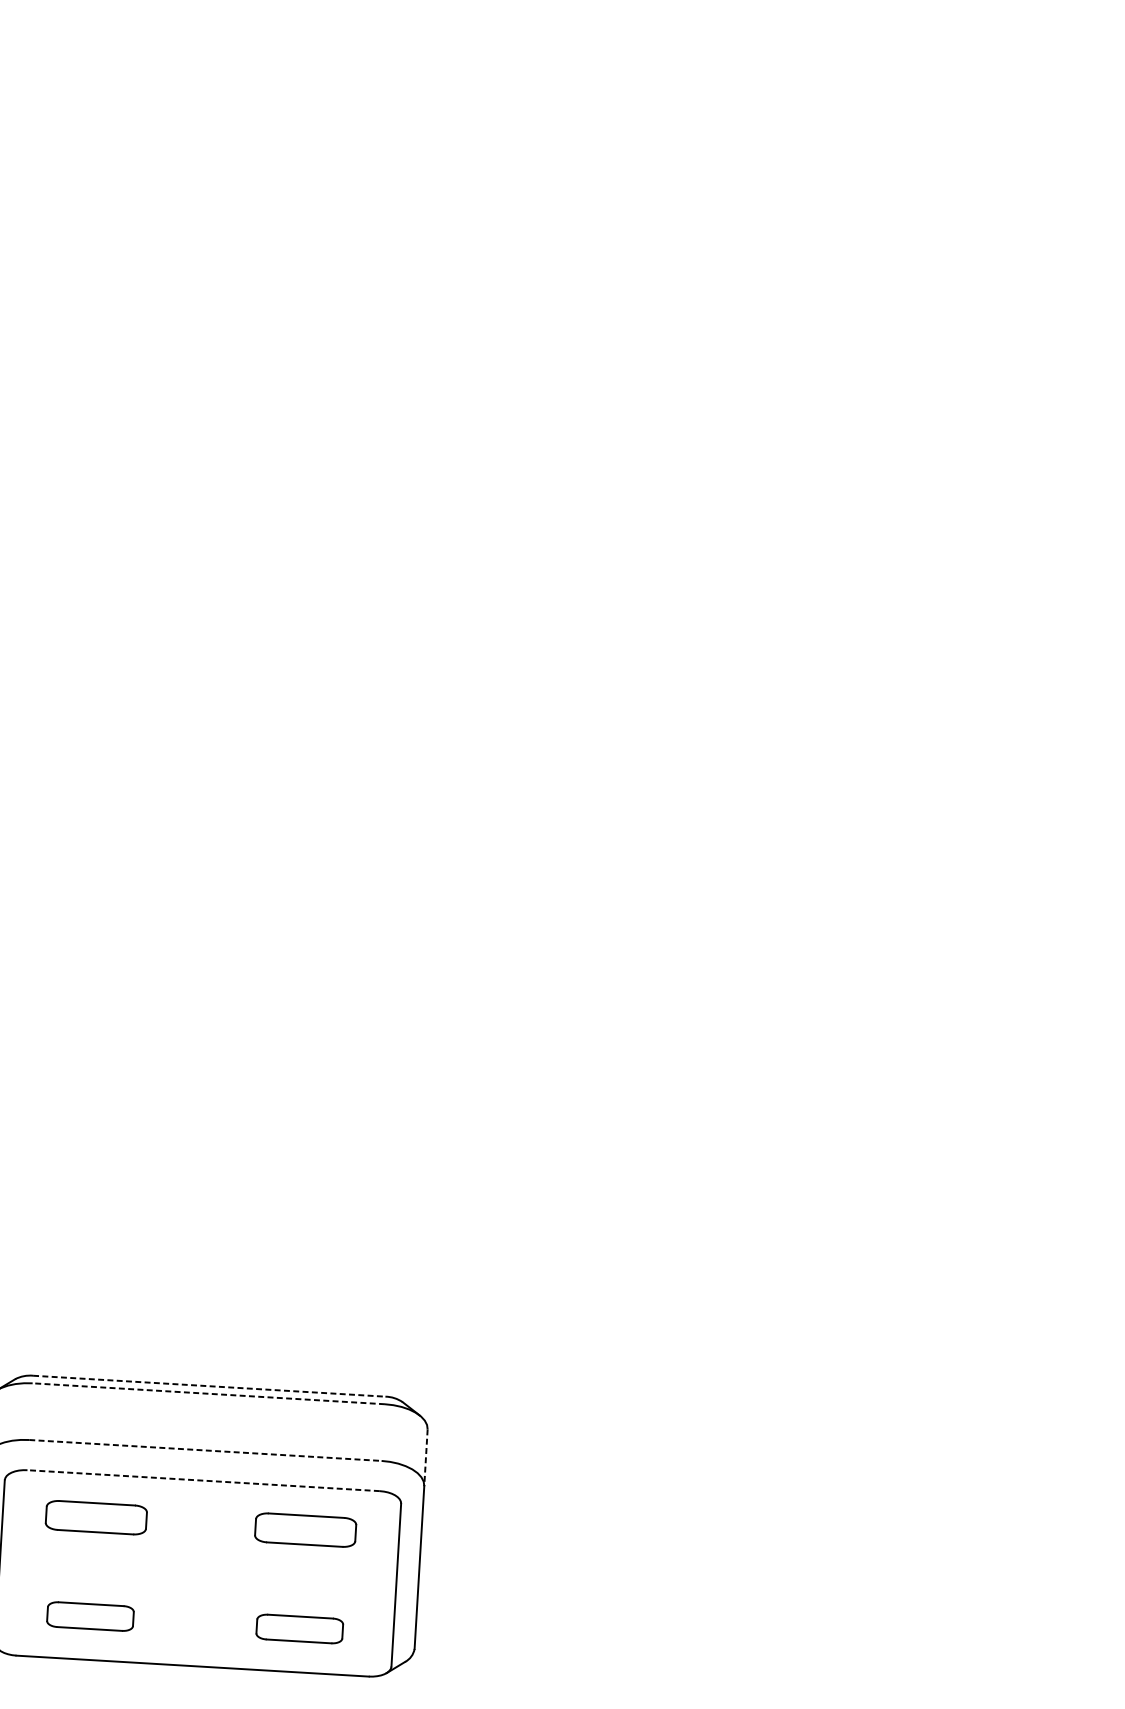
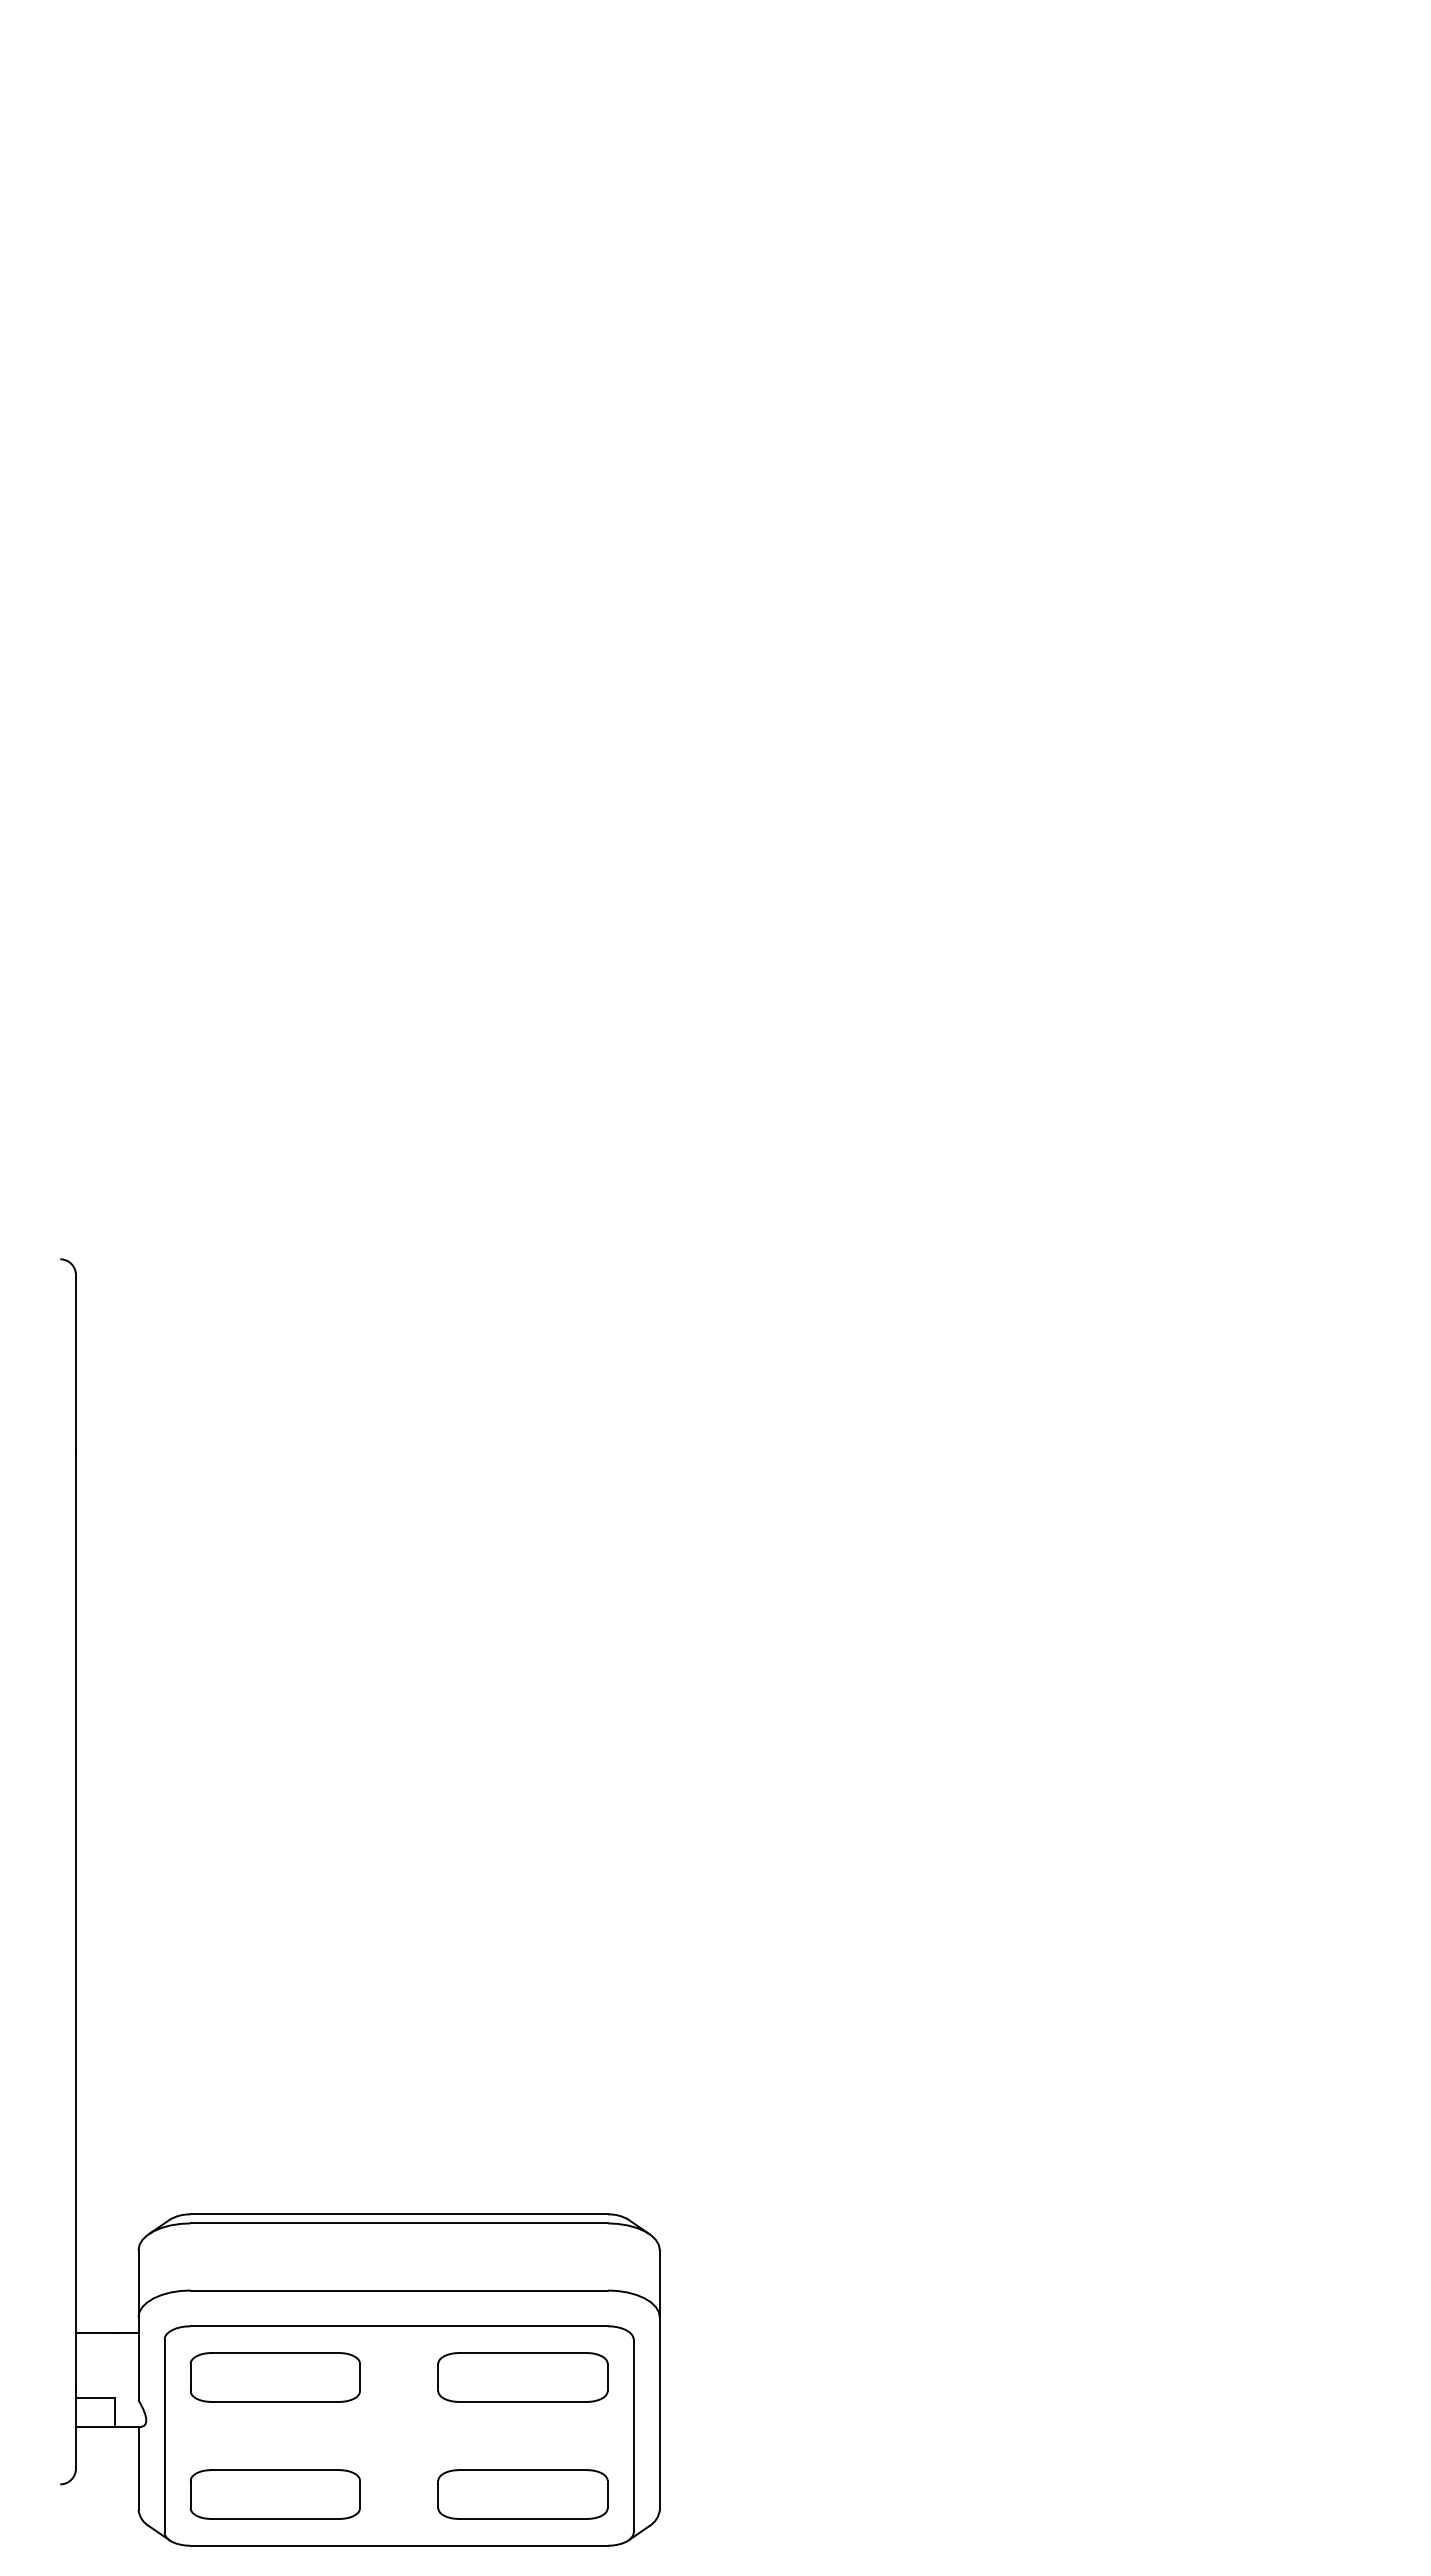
line: (209, 1386) -> (399, 2214), dashed -> solid
line: (209, 1393) -> (399, 2223), dashed -> solid
line: (205, 1450) -> (399, 2290), dashed -> solid
line: (425, 1457) -> (659, 2283), dashed -> solid
line: (203, 1480) -> (399, 2326), dashed -> solid
part: (95, 1517) -> (274, 2377), size x1.43
part: (305, 1530) -> (522, 2377), size x1.43
part: (89, 1616) -> (274, 2494), size x1.67
part: (299, 1628) -> (522, 2494), size x1.67

